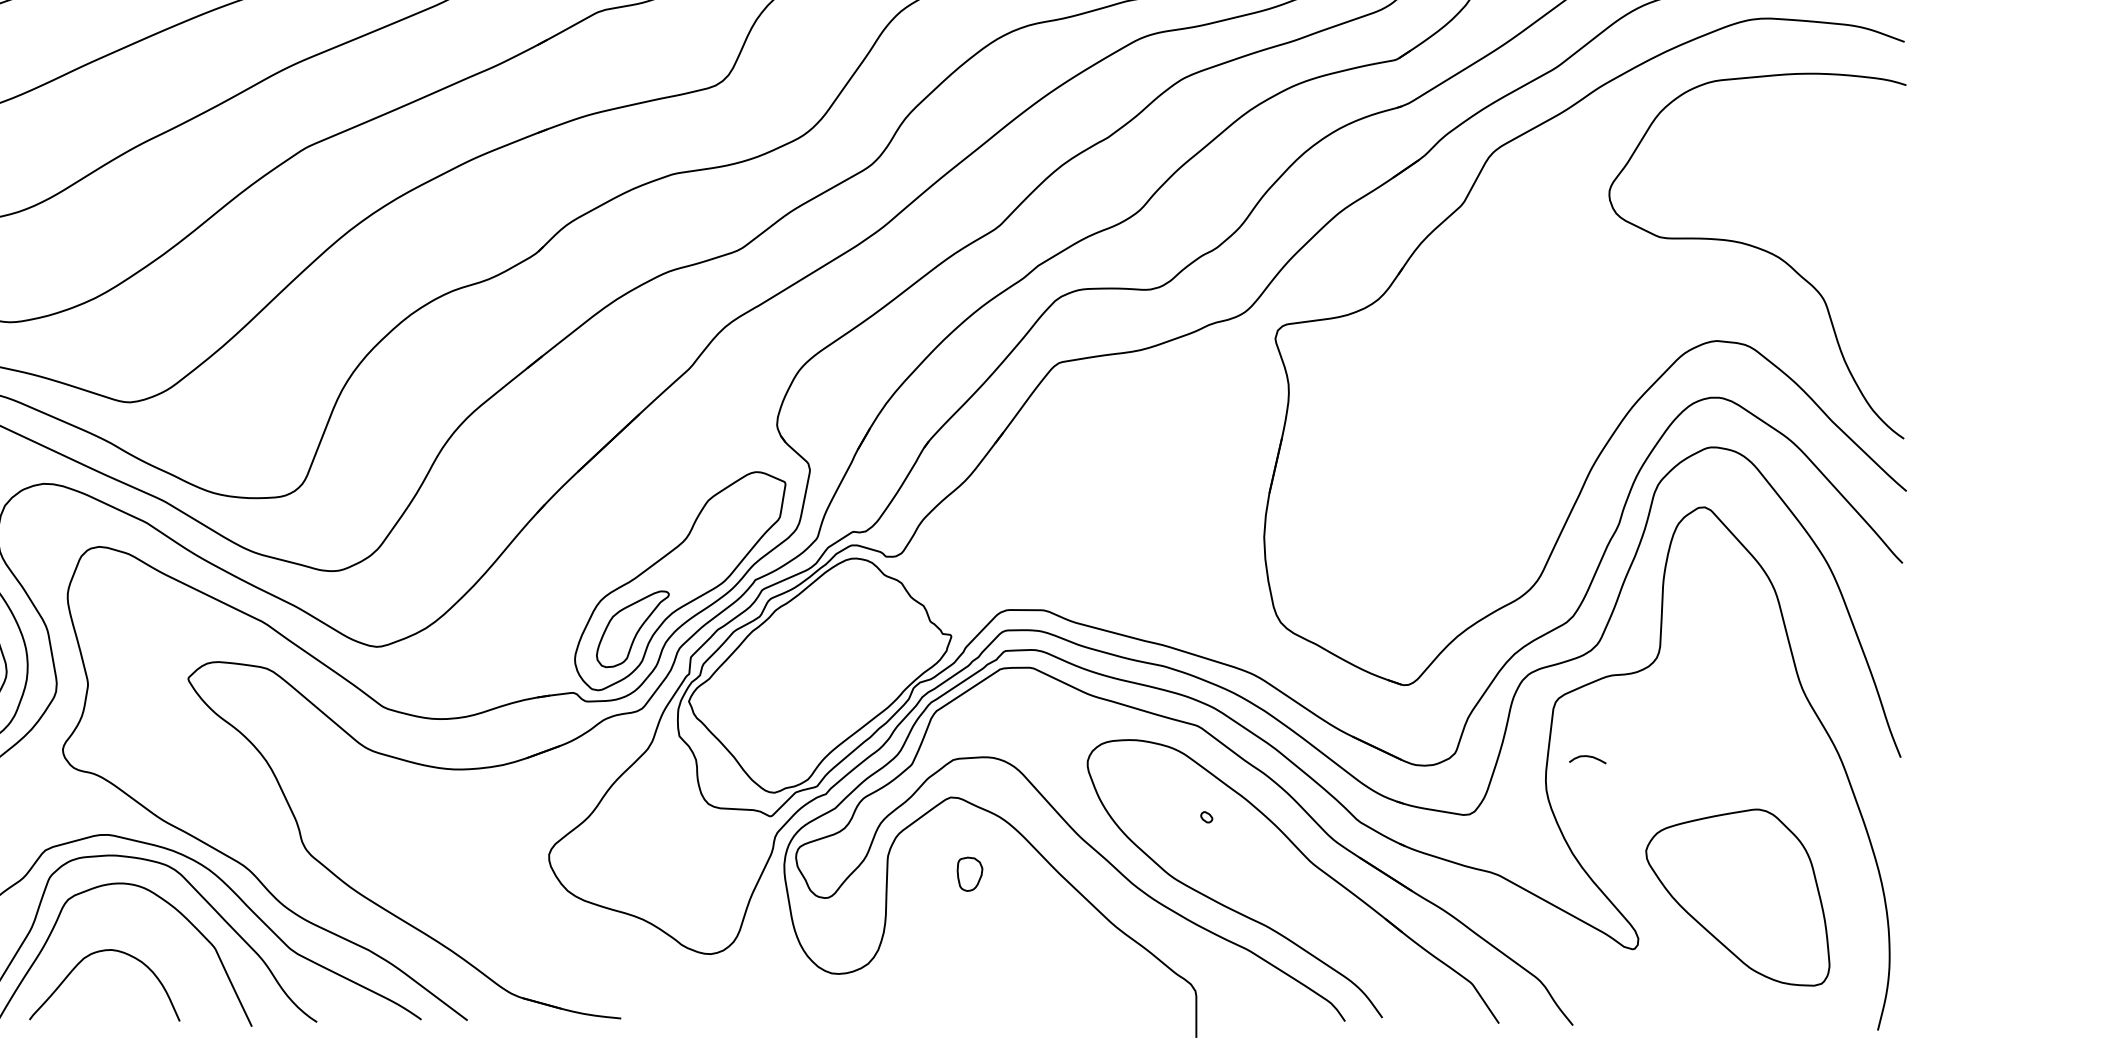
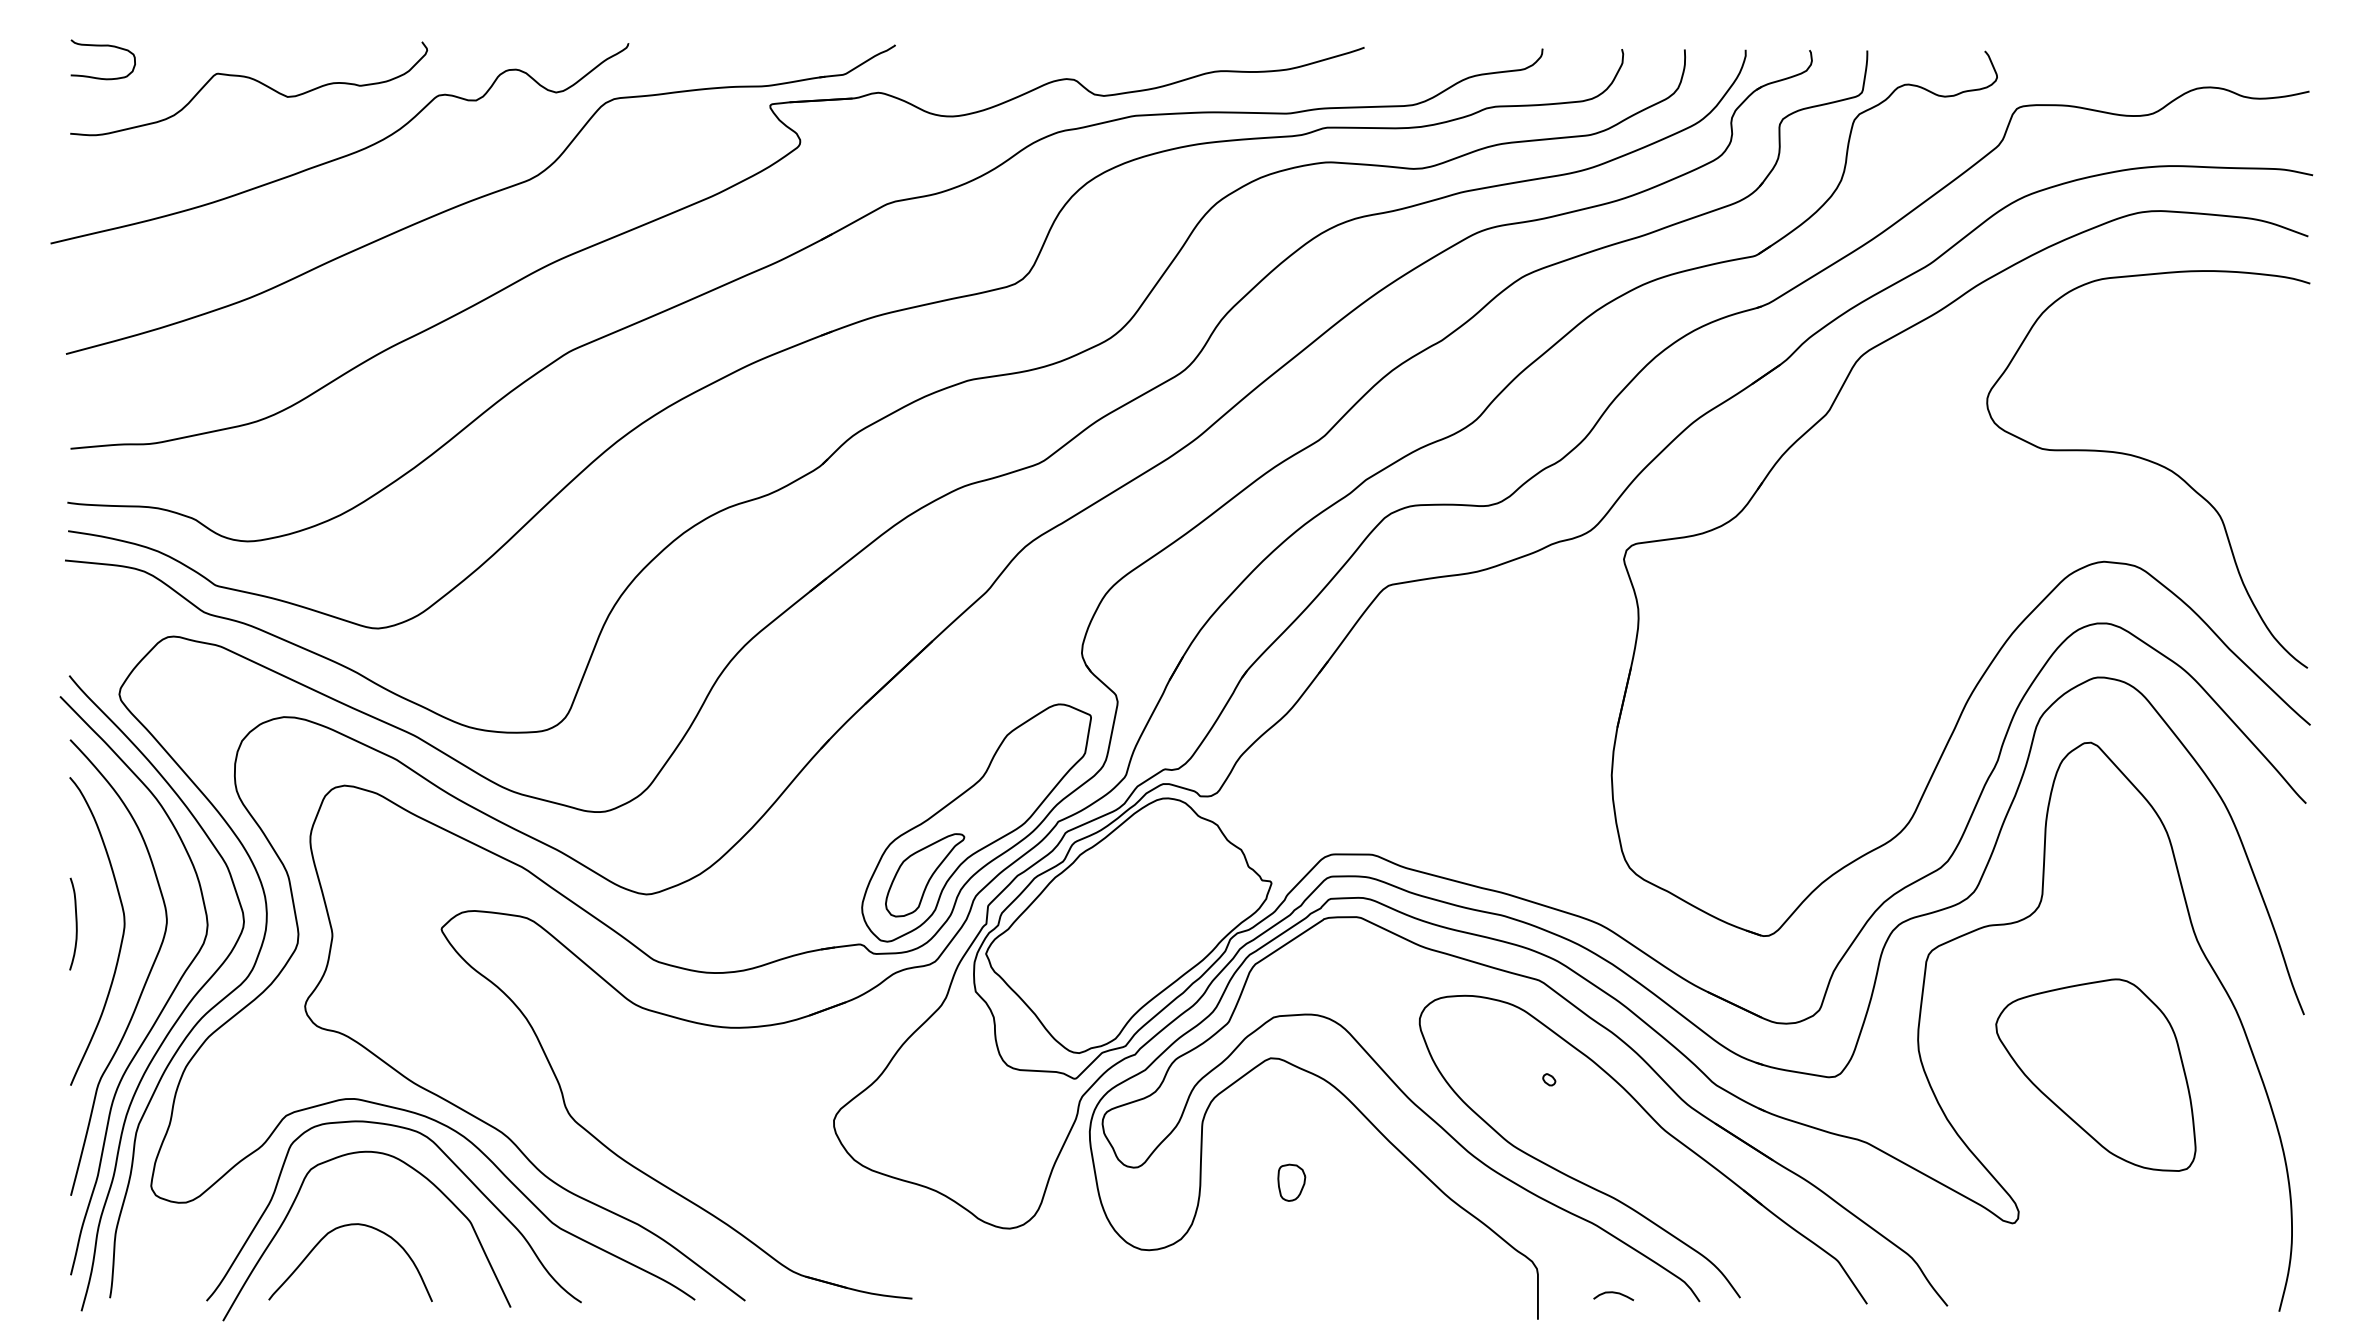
curve: (1587, 757) -> (1613, 1293), moved
part: (969, 874) -> (1291, 1182), moved
part: (1737, 896) -> (2095, 1074), moved

